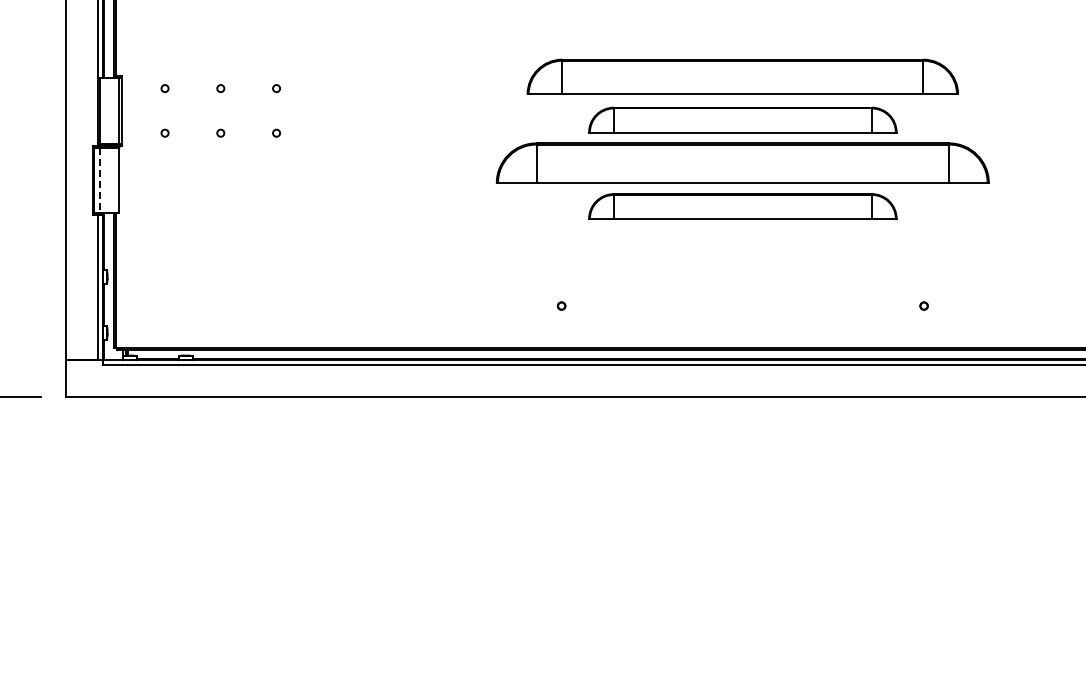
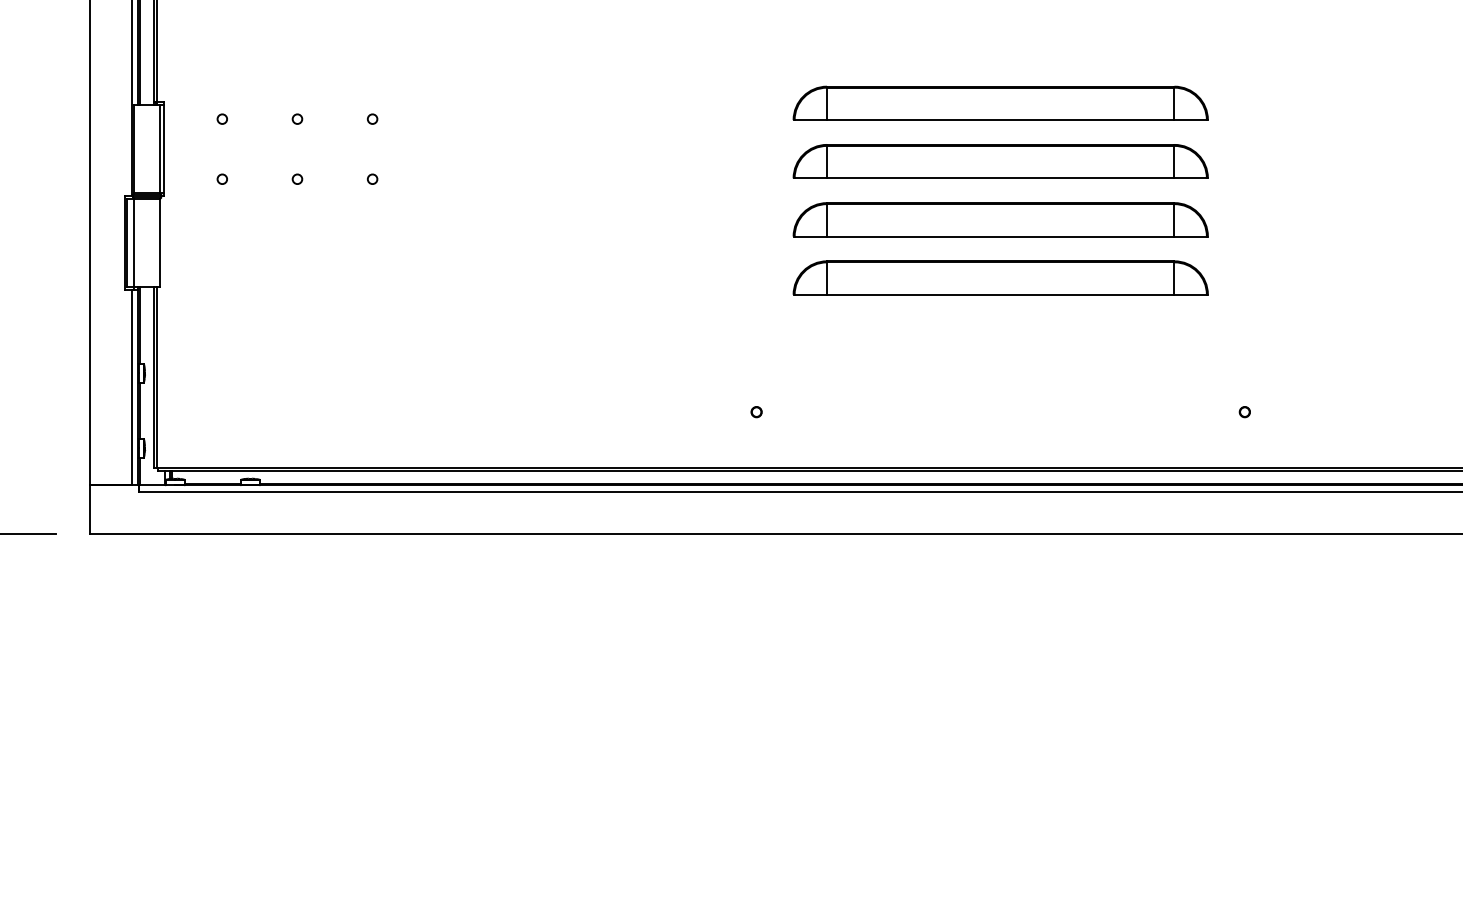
part: (742, 76) -> (1000, 102), size x0.71
part: (742, 163) -> (1000, 220), size x0.62
line: (99, 180) -> (134, 242), dashed -> solid

